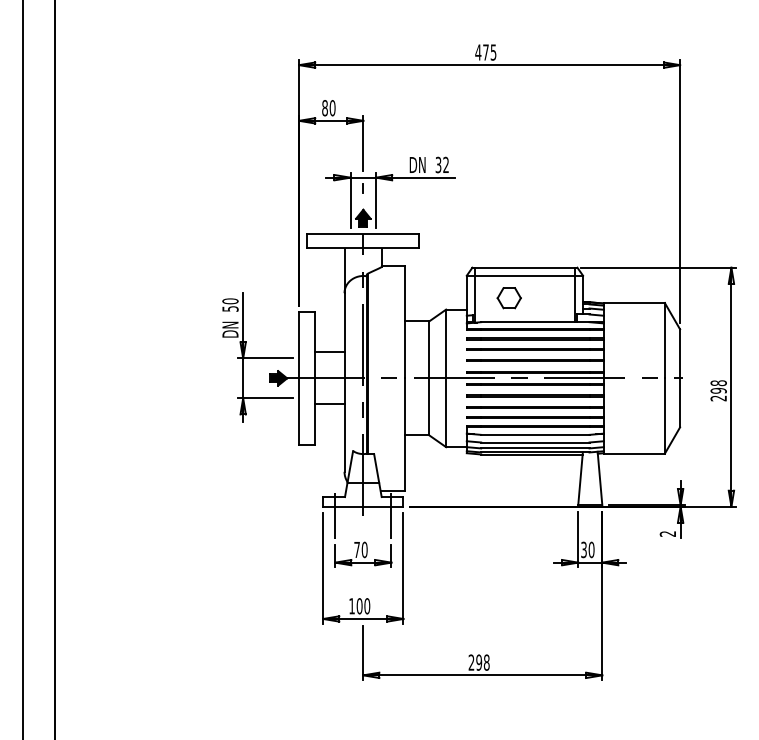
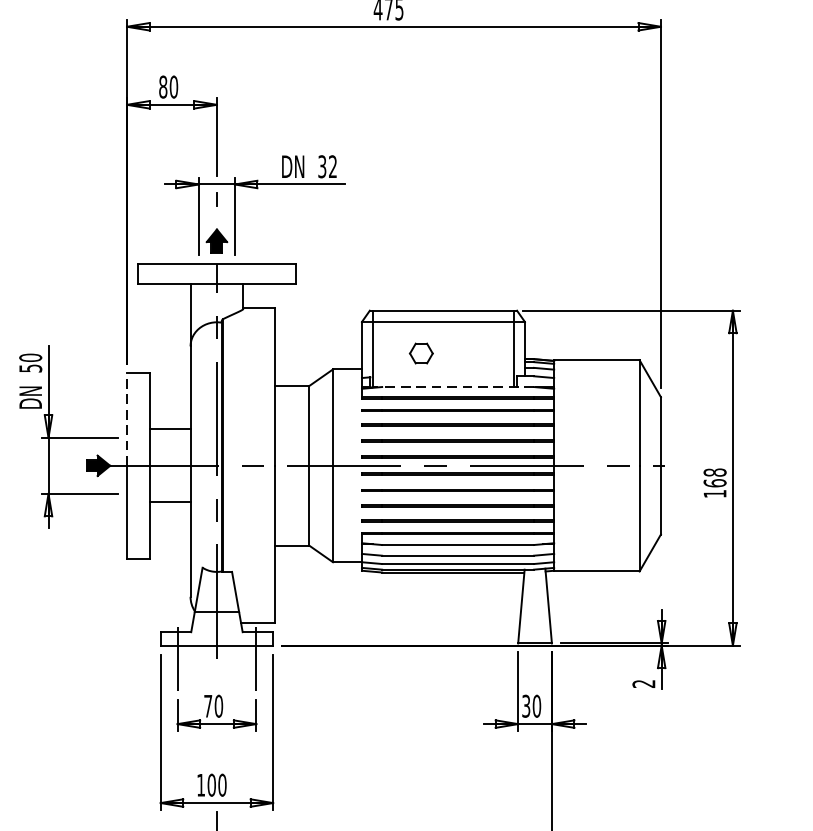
part: (508, 298) -> (420, 353), size x0.7
line: (534, 322) -> (456, 387), solid -> dashed
line: (299, 344) -> (127, 418), solid -> dashed
text: (718, 394) -> (714, 488), 298 -> 168

